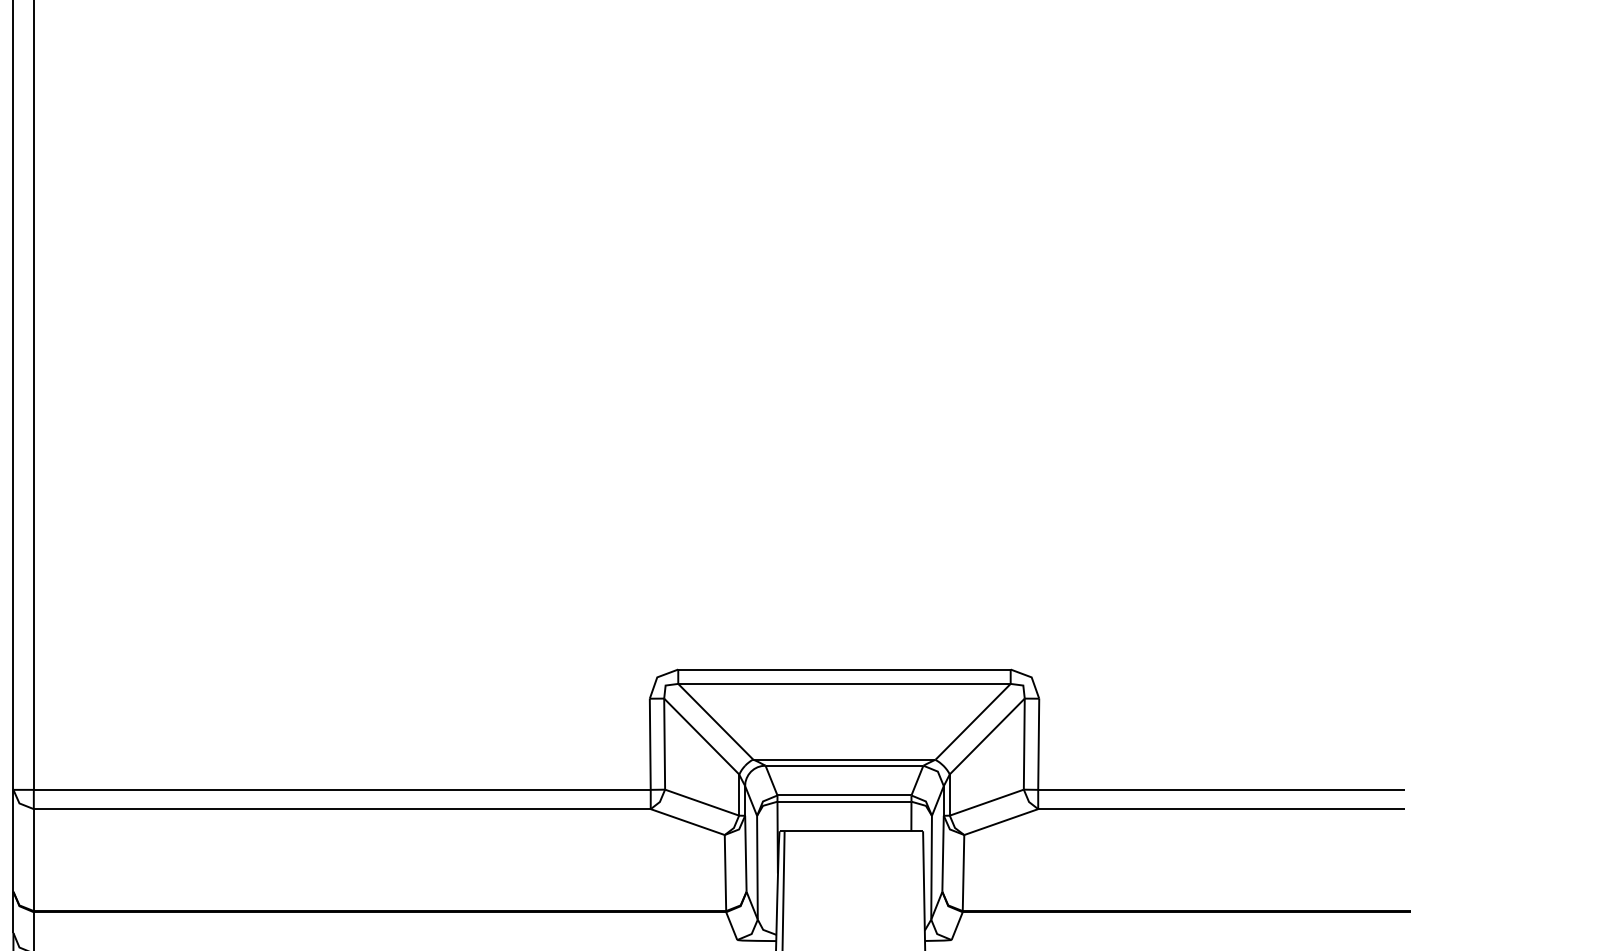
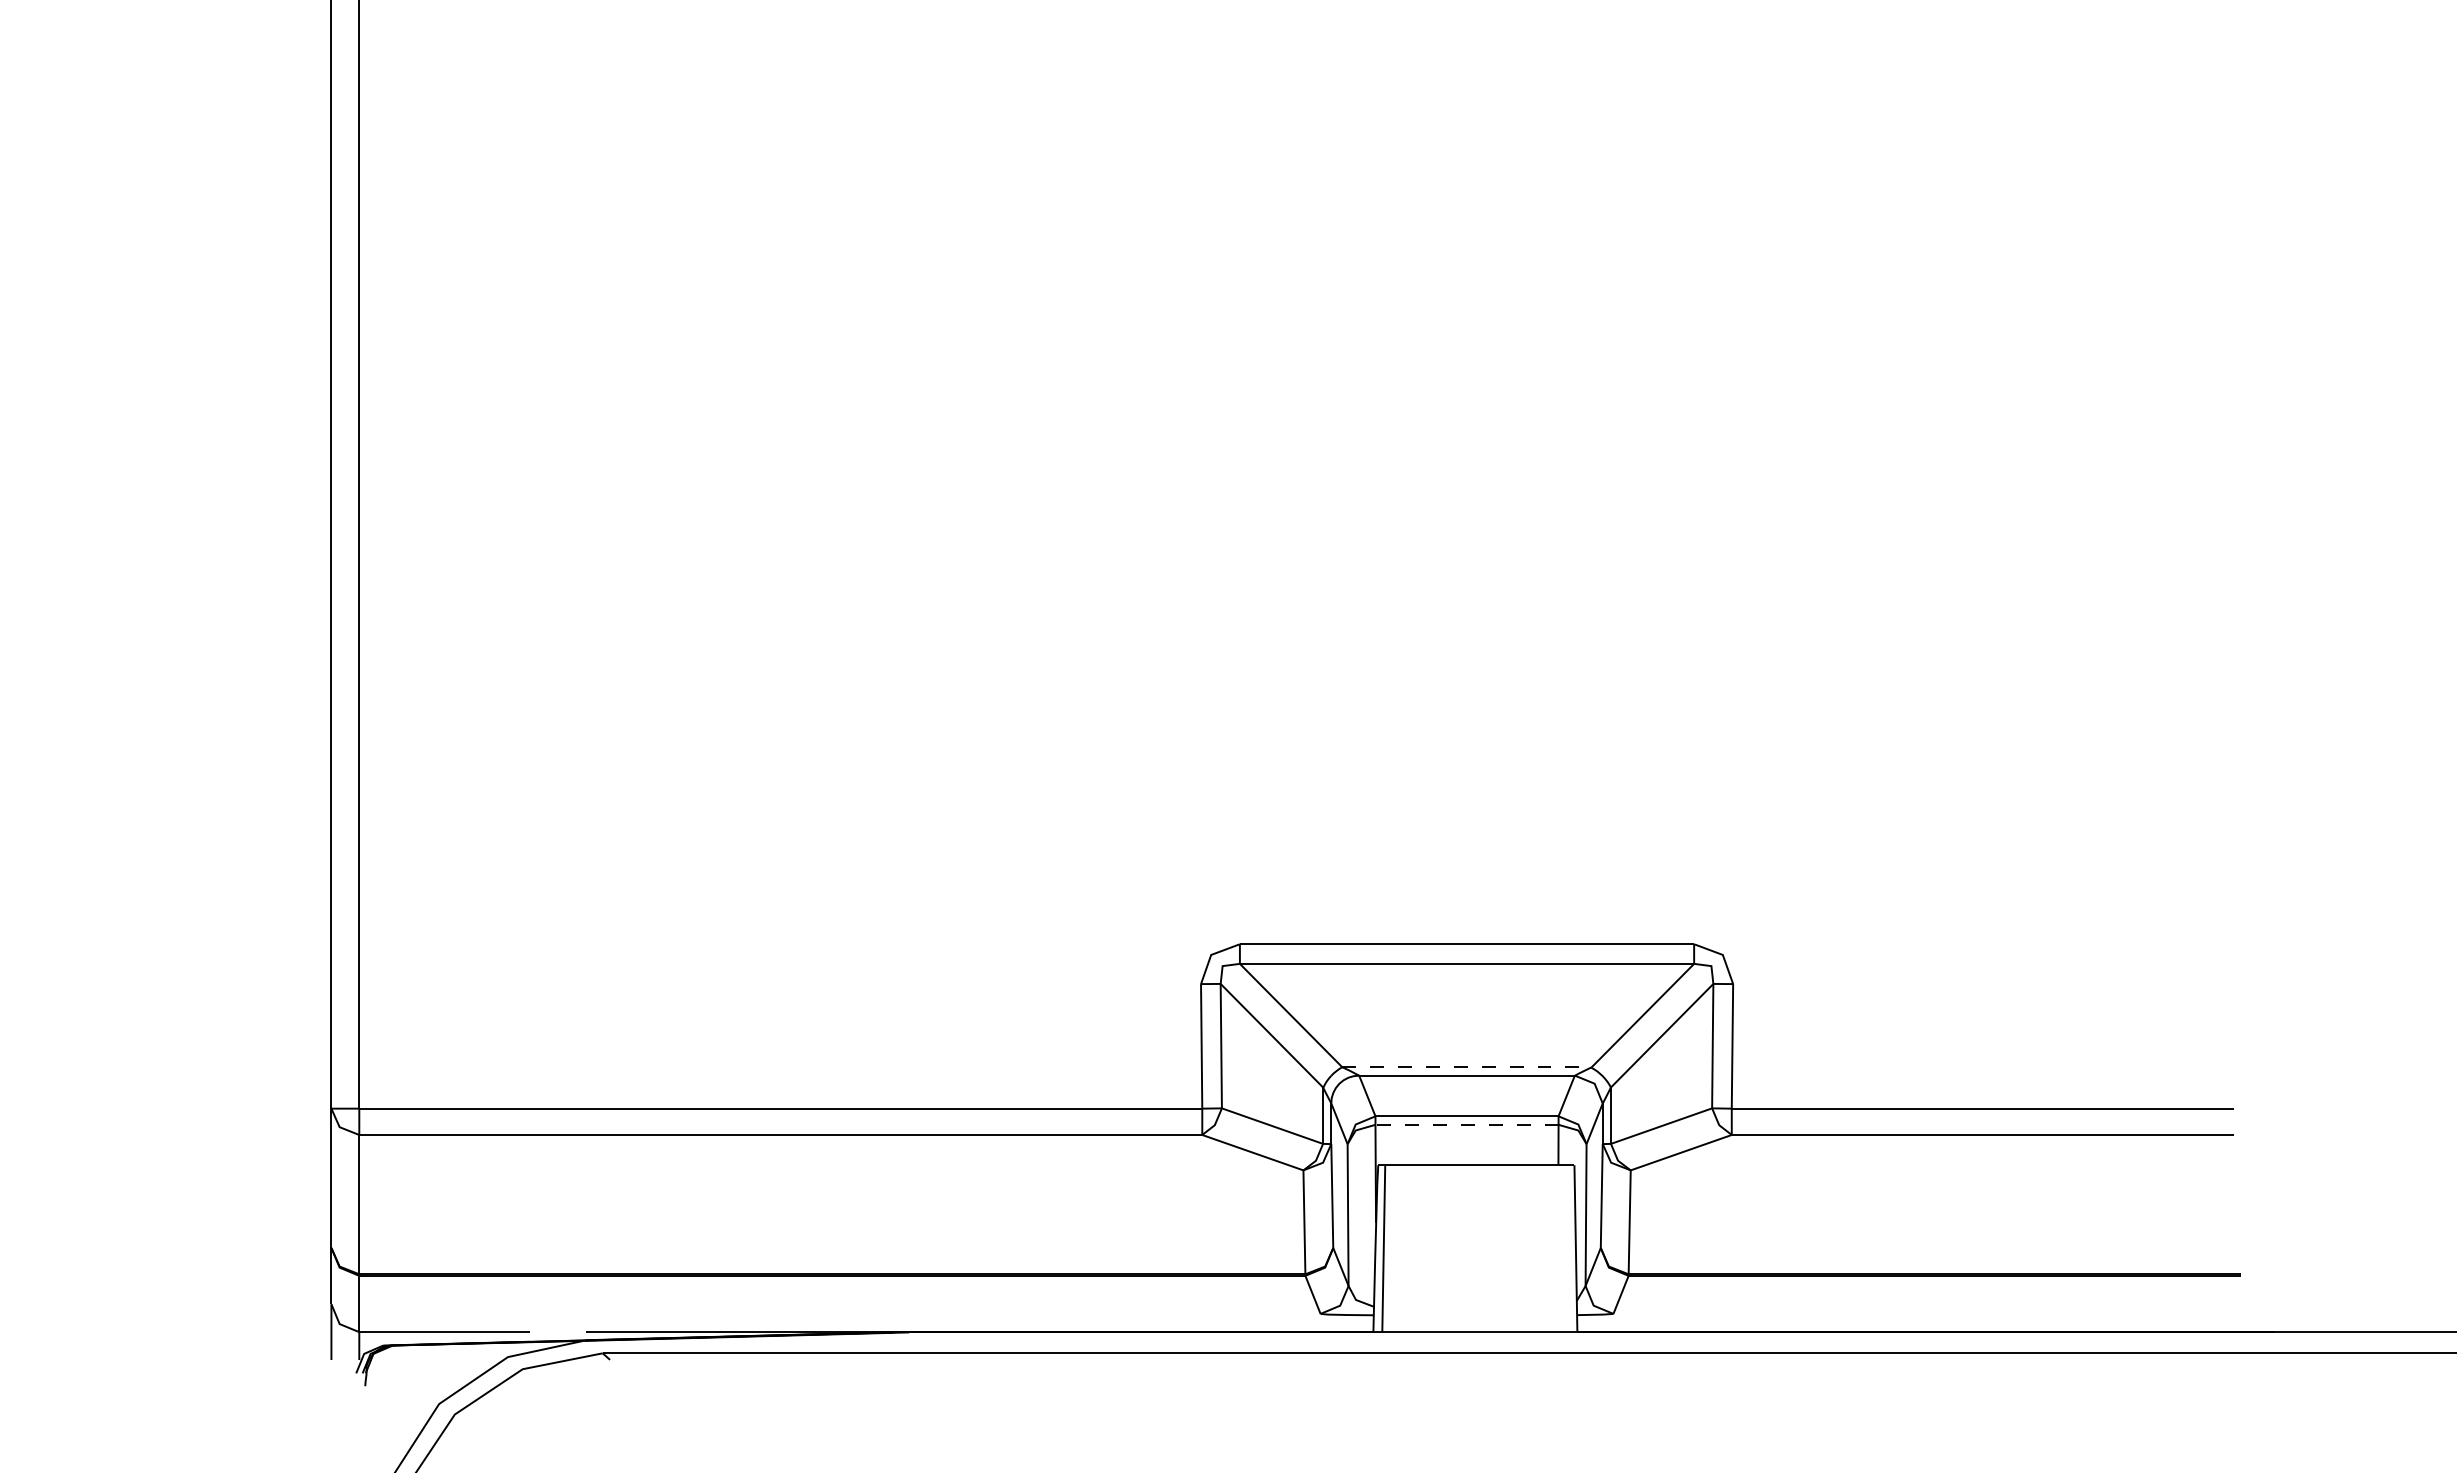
line: (844, 759) -> (1467, 1067), solid -> dashed
line: (844, 801) -> (1467, 1124), solid -> dashed

